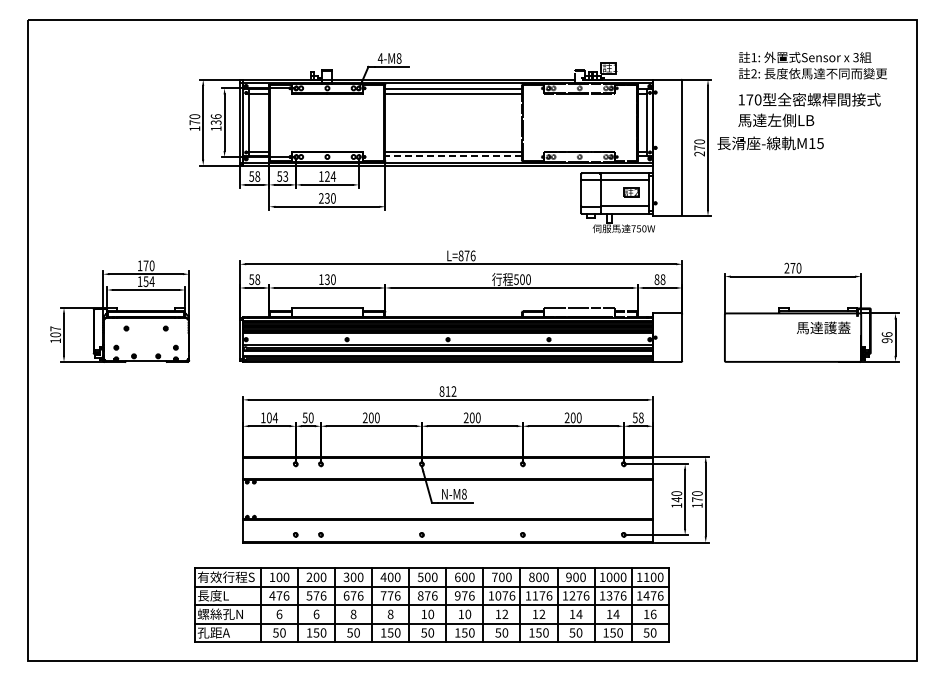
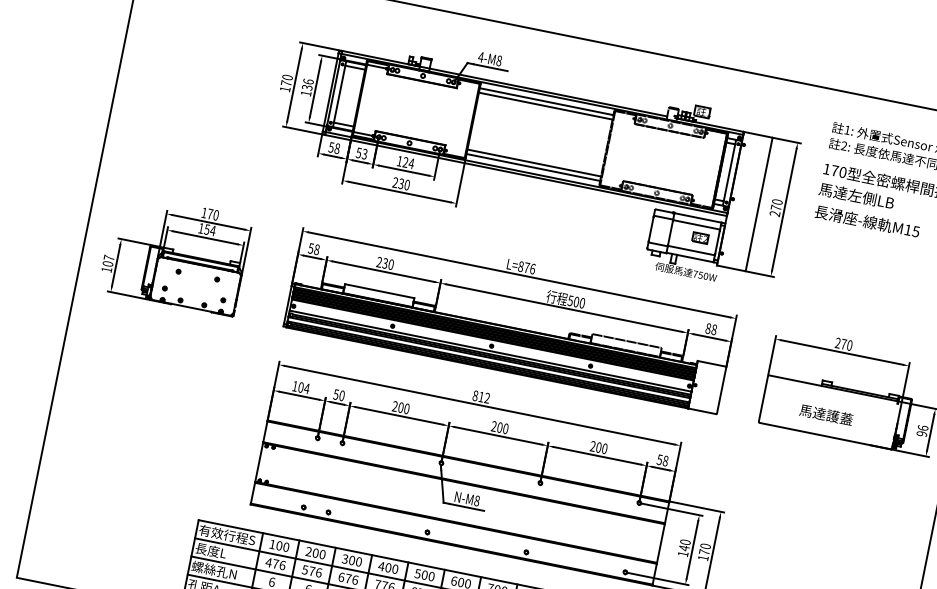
text: (770, 143) -> (867, 221), moved
line: (453, 156) -> (533, 167), dashed -> solid
text: (321, 279) -> (379, 262), 130 -> 230
text: (823, 327) -> (826, 414), moved

